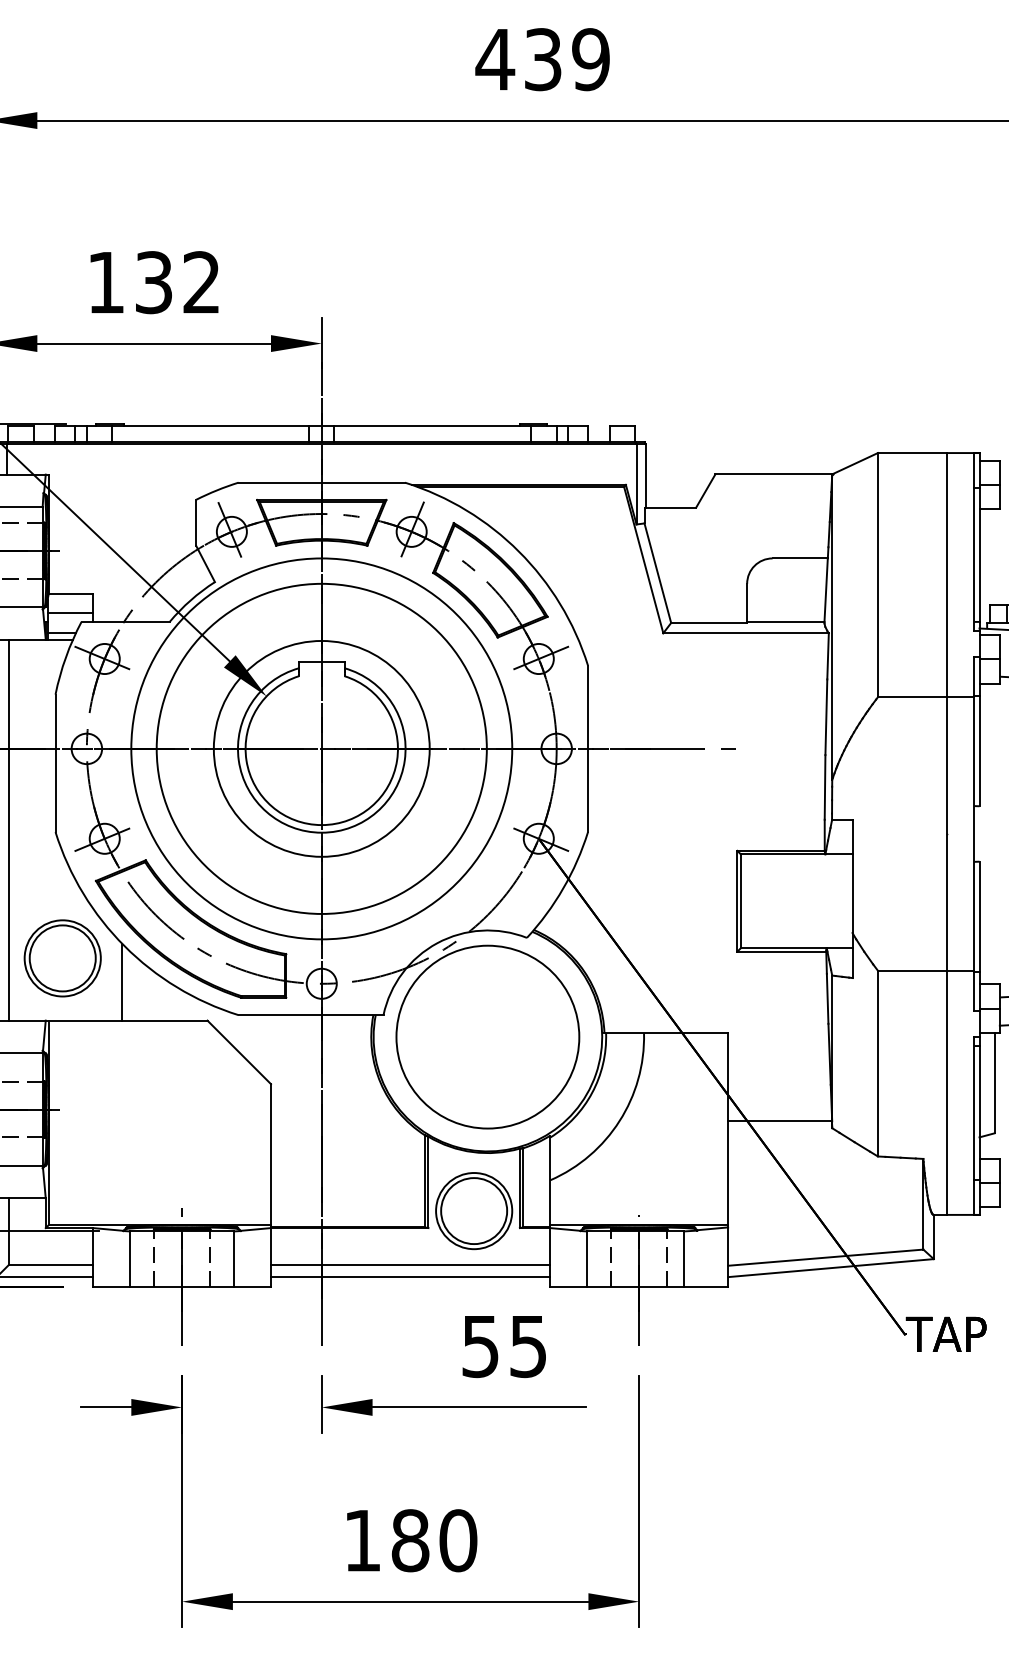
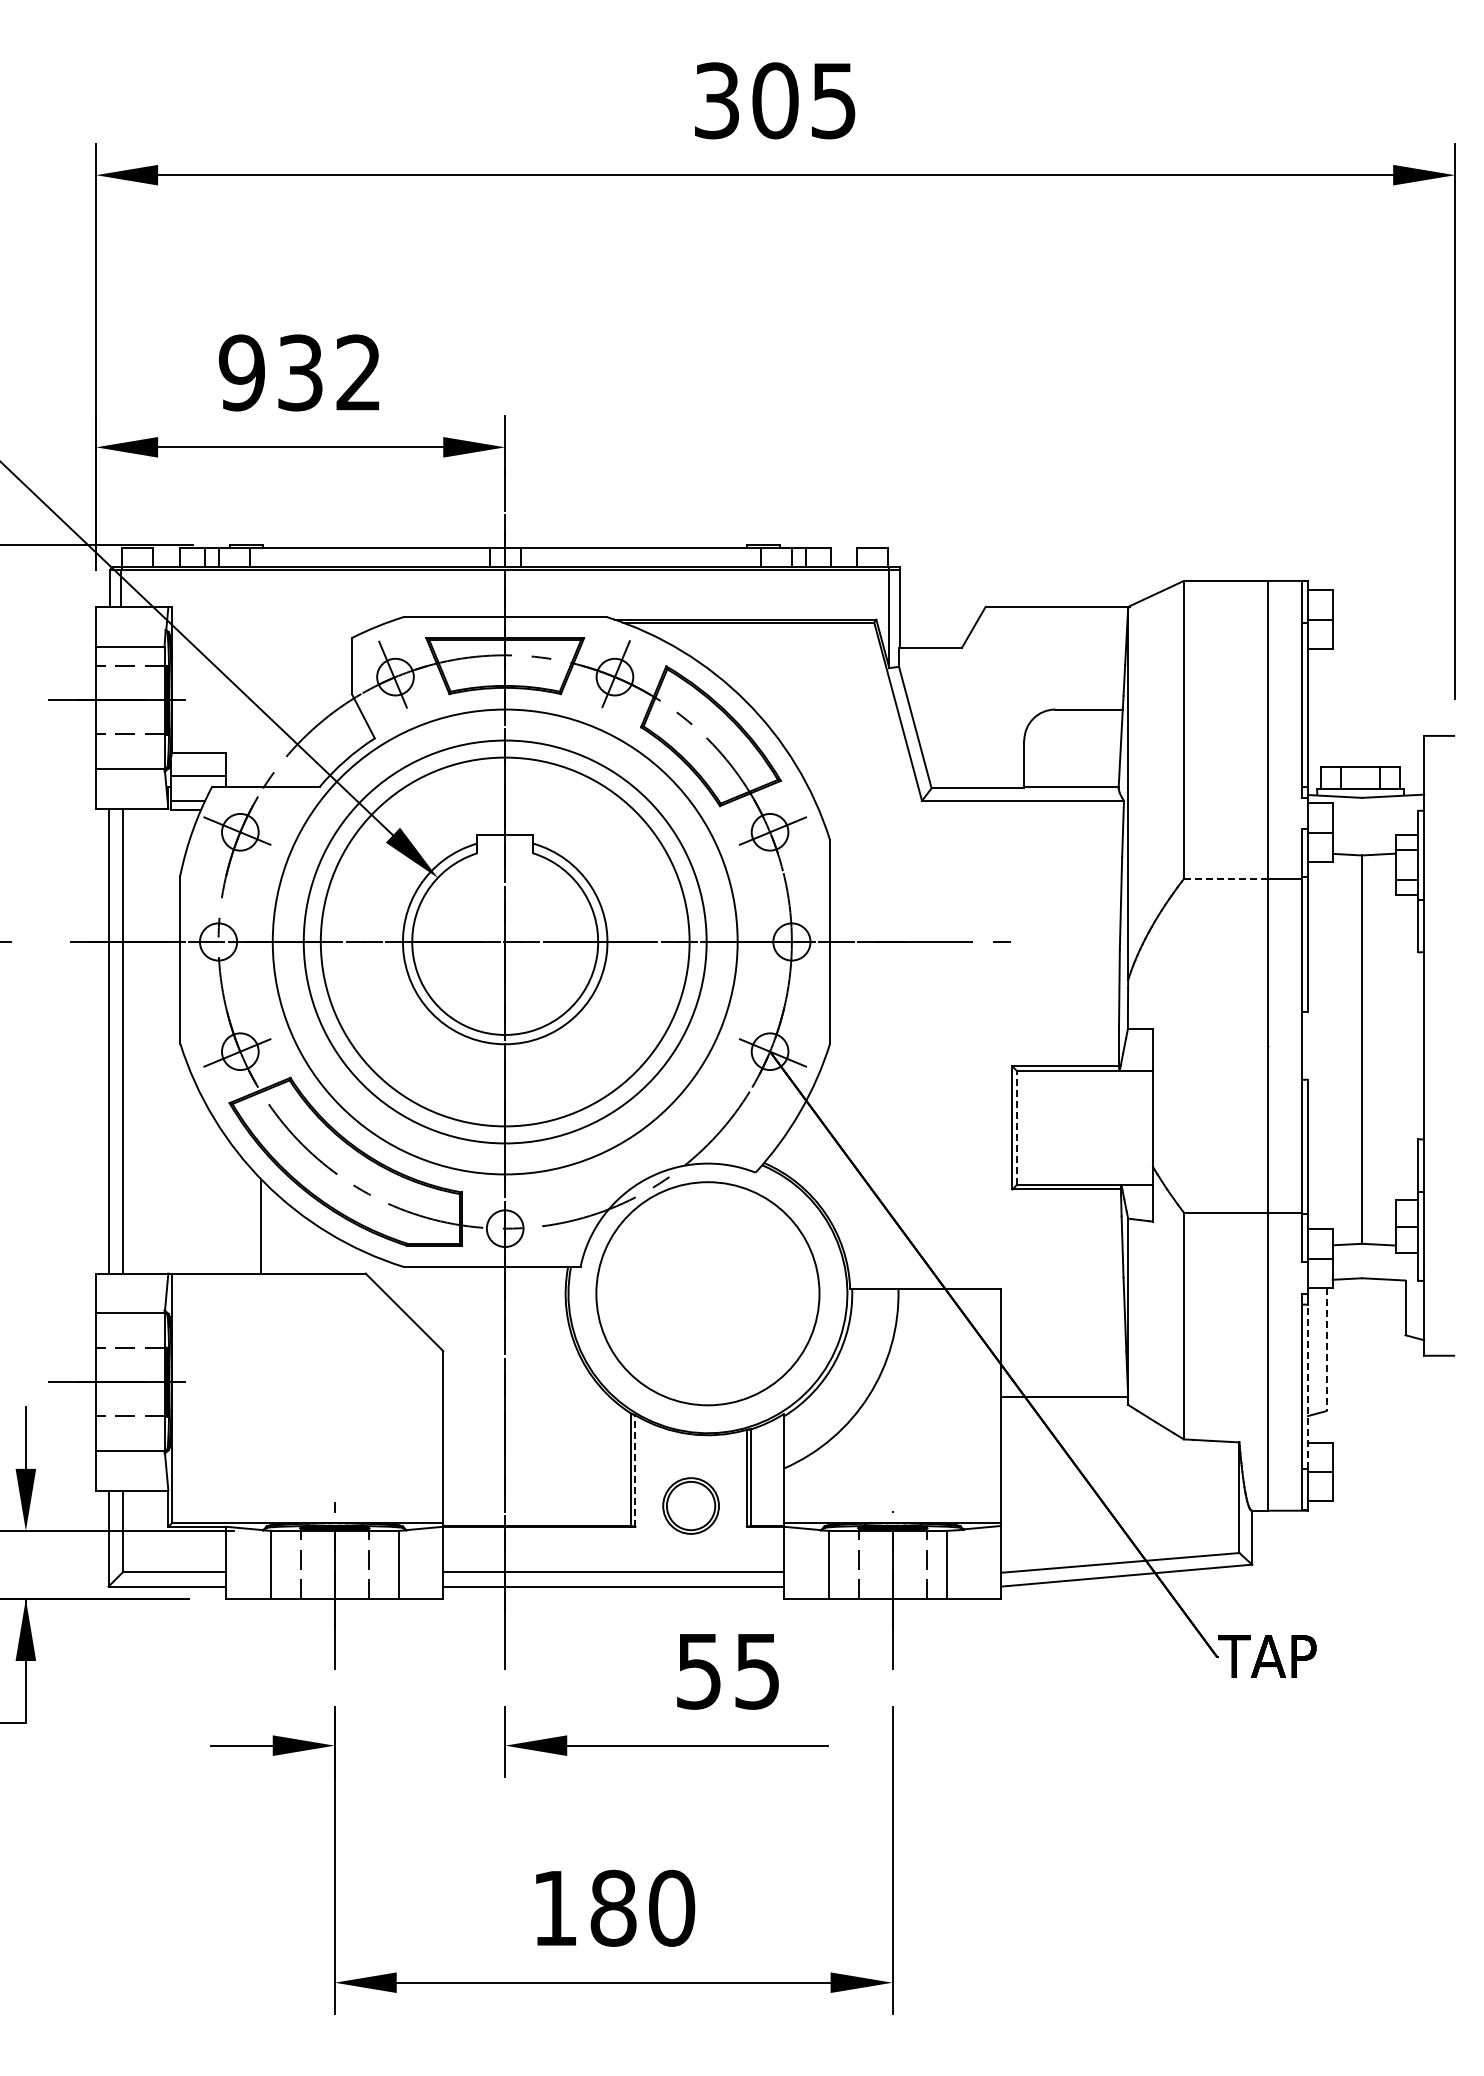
text: (542, 59) -> (774, 100), 439 -> 305
text: (105, 282) -> (241, 372), 132 -> 932
line: (911, 696) -> (1225, 878), solid -> dashed
circle: (321, 748) -> (504, 941), size x1.4
line: (740, 900) -> (1016, 1127), solid -> dashed
part: (62, 958) -> (188, 1197), removed
line: (994, 1083) -> (1326, 1350), solid -> dashed
line: (979, 1113) -> (1307, 1386), solid -> dashed
line: (428, 1182) -> (635, 1471), solid -> dashed
part: (473, 1210) -> (690, 1505), size x0.6

